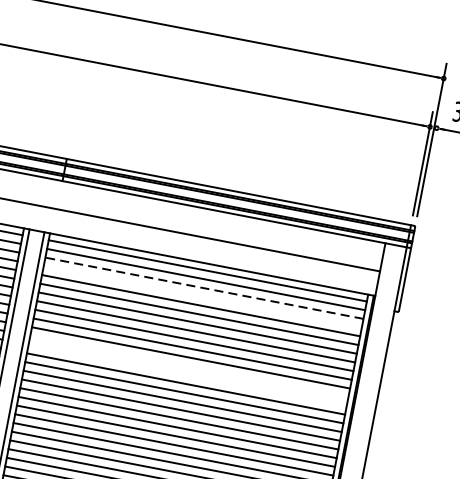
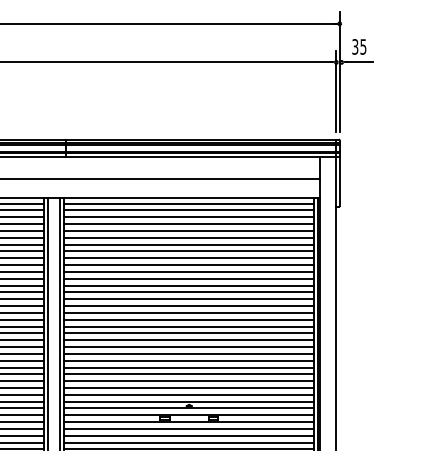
line: (204, 288) -> (189, 217), dashed -> solid
line: (202, 297) -> (189, 224), added
line: (189, 366) -> (189, 278), added
line: (188, 375) -> (189, 285), added

